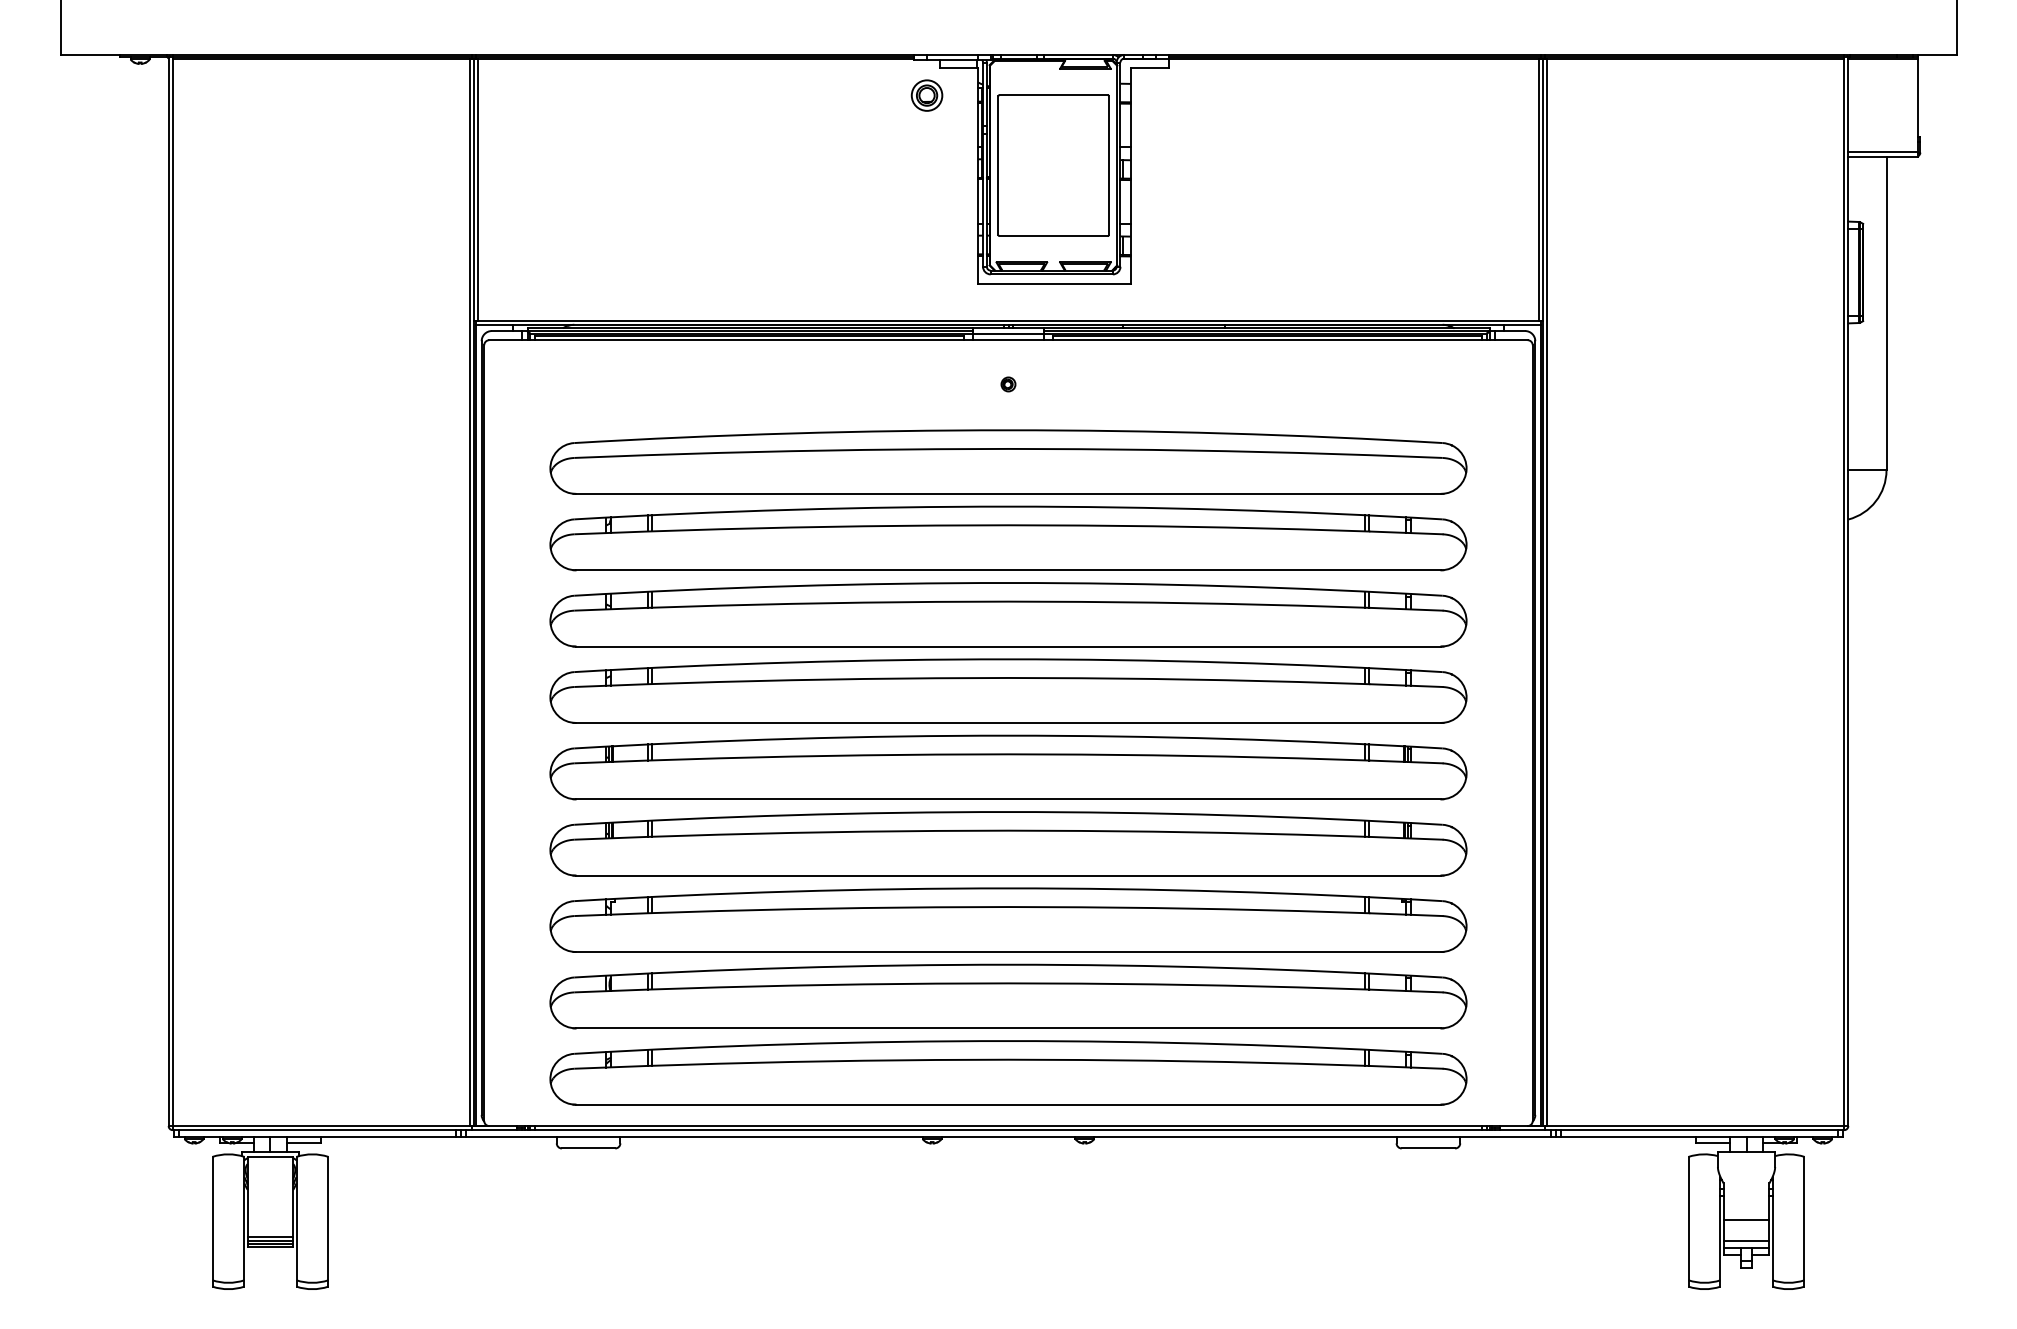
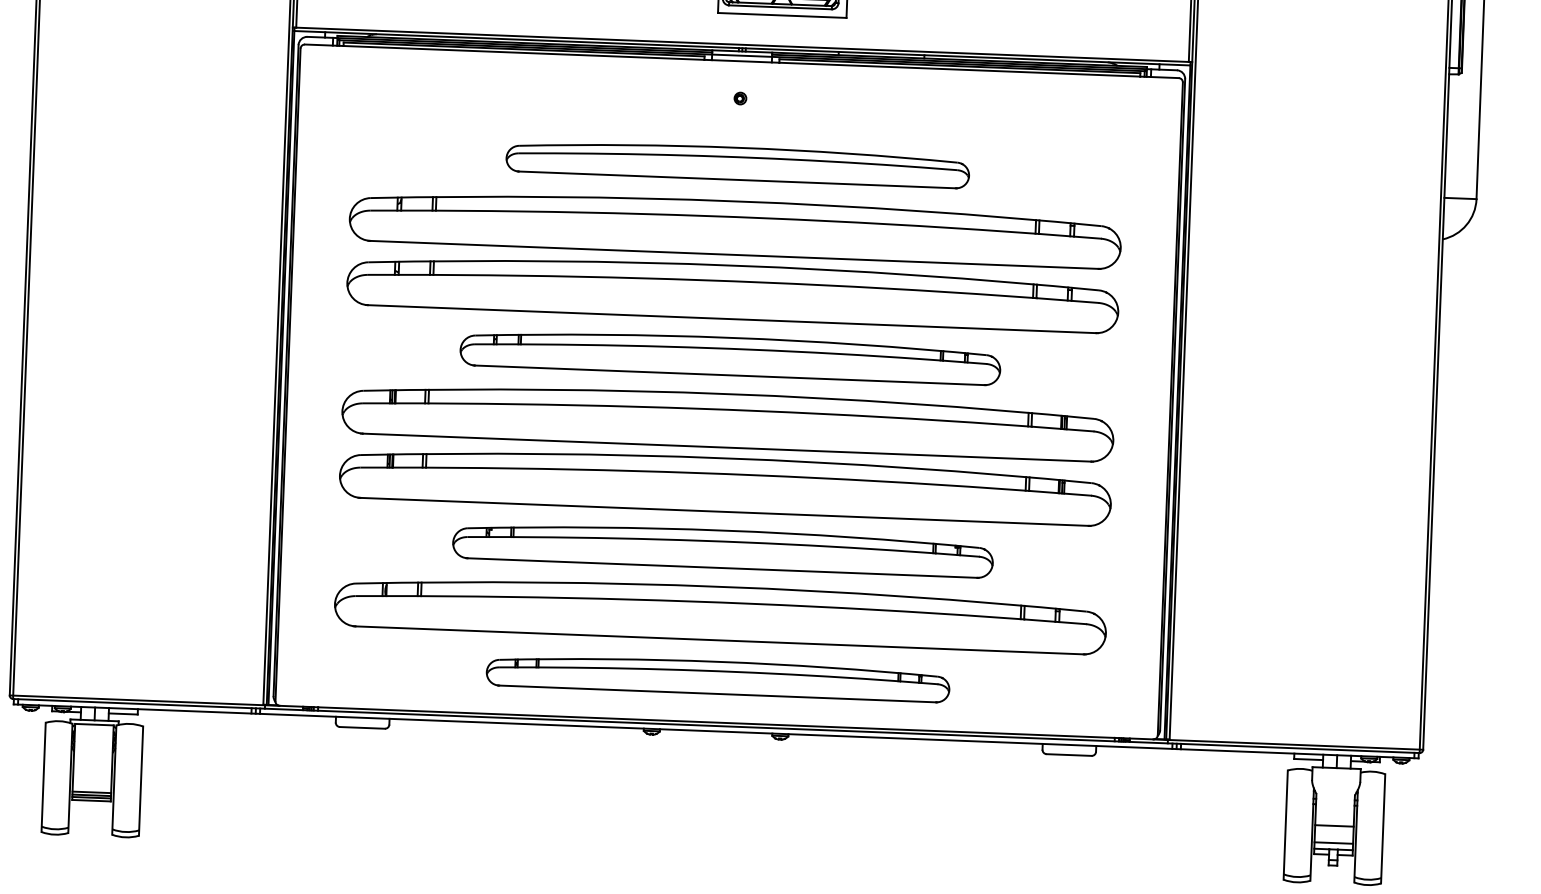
part: (1008, 461) -> (737, 163), size x0.6
part: (1008, 690) -> (730, 356), size x0.7
part: (1008, 919) -> (723, 548), size x0.7
part: (1008, 1072) -> (718, 677), size x0.6

